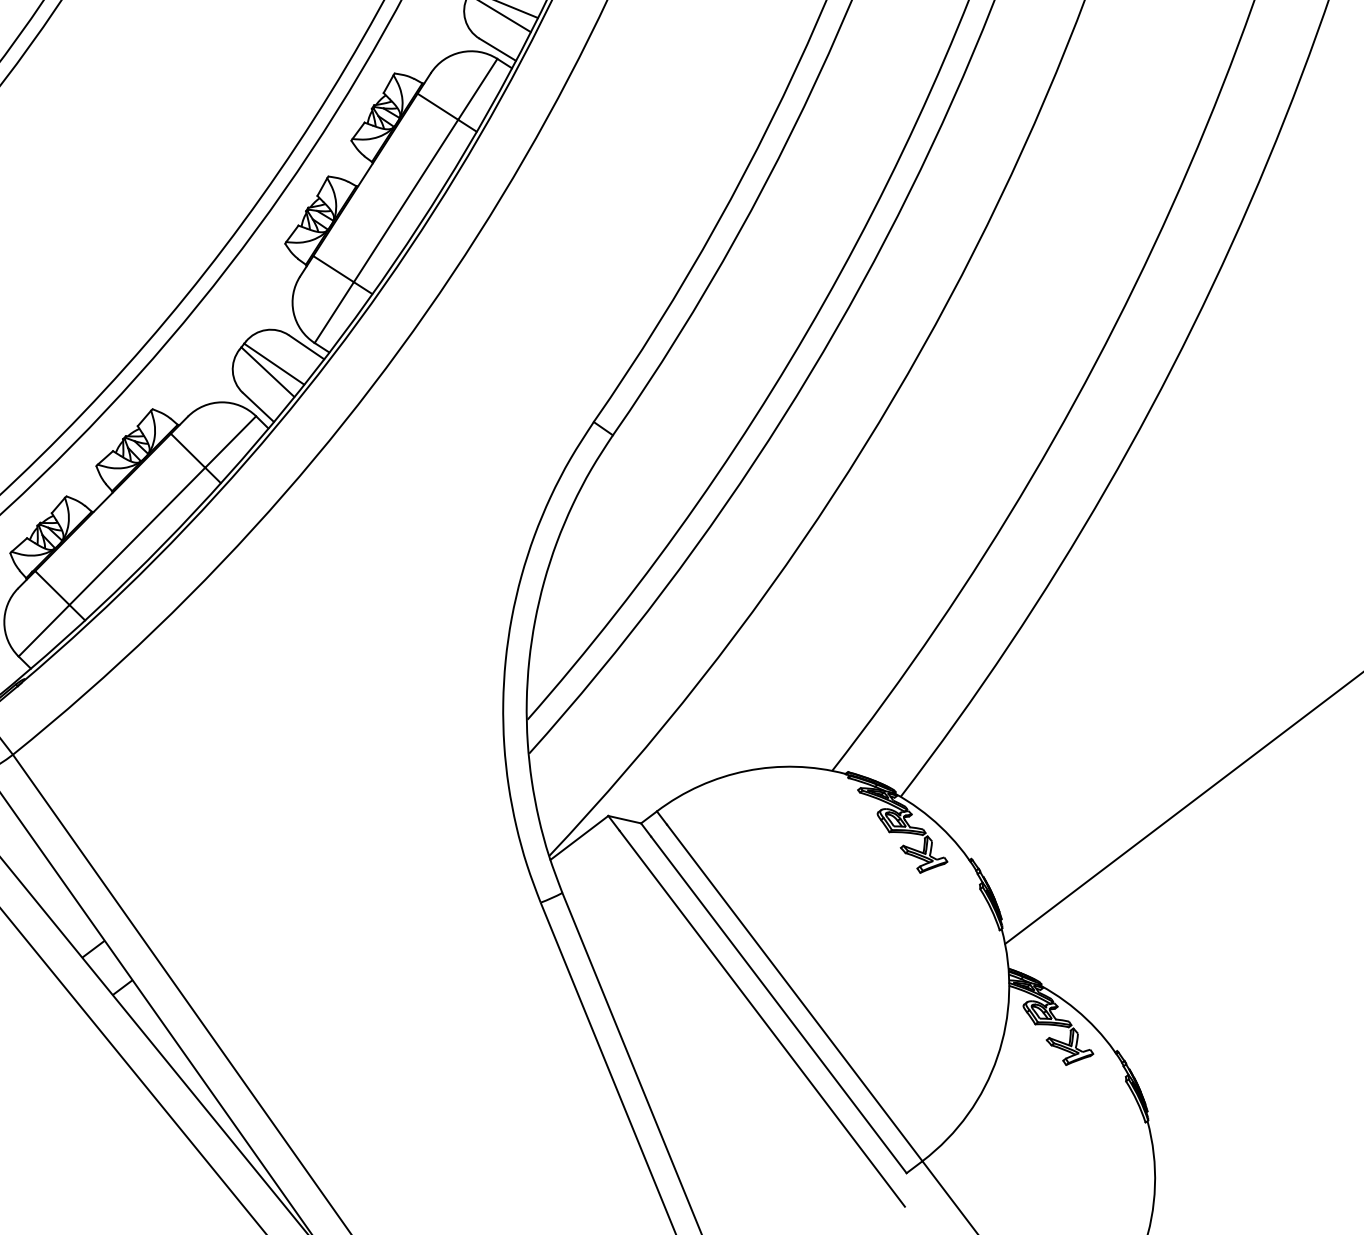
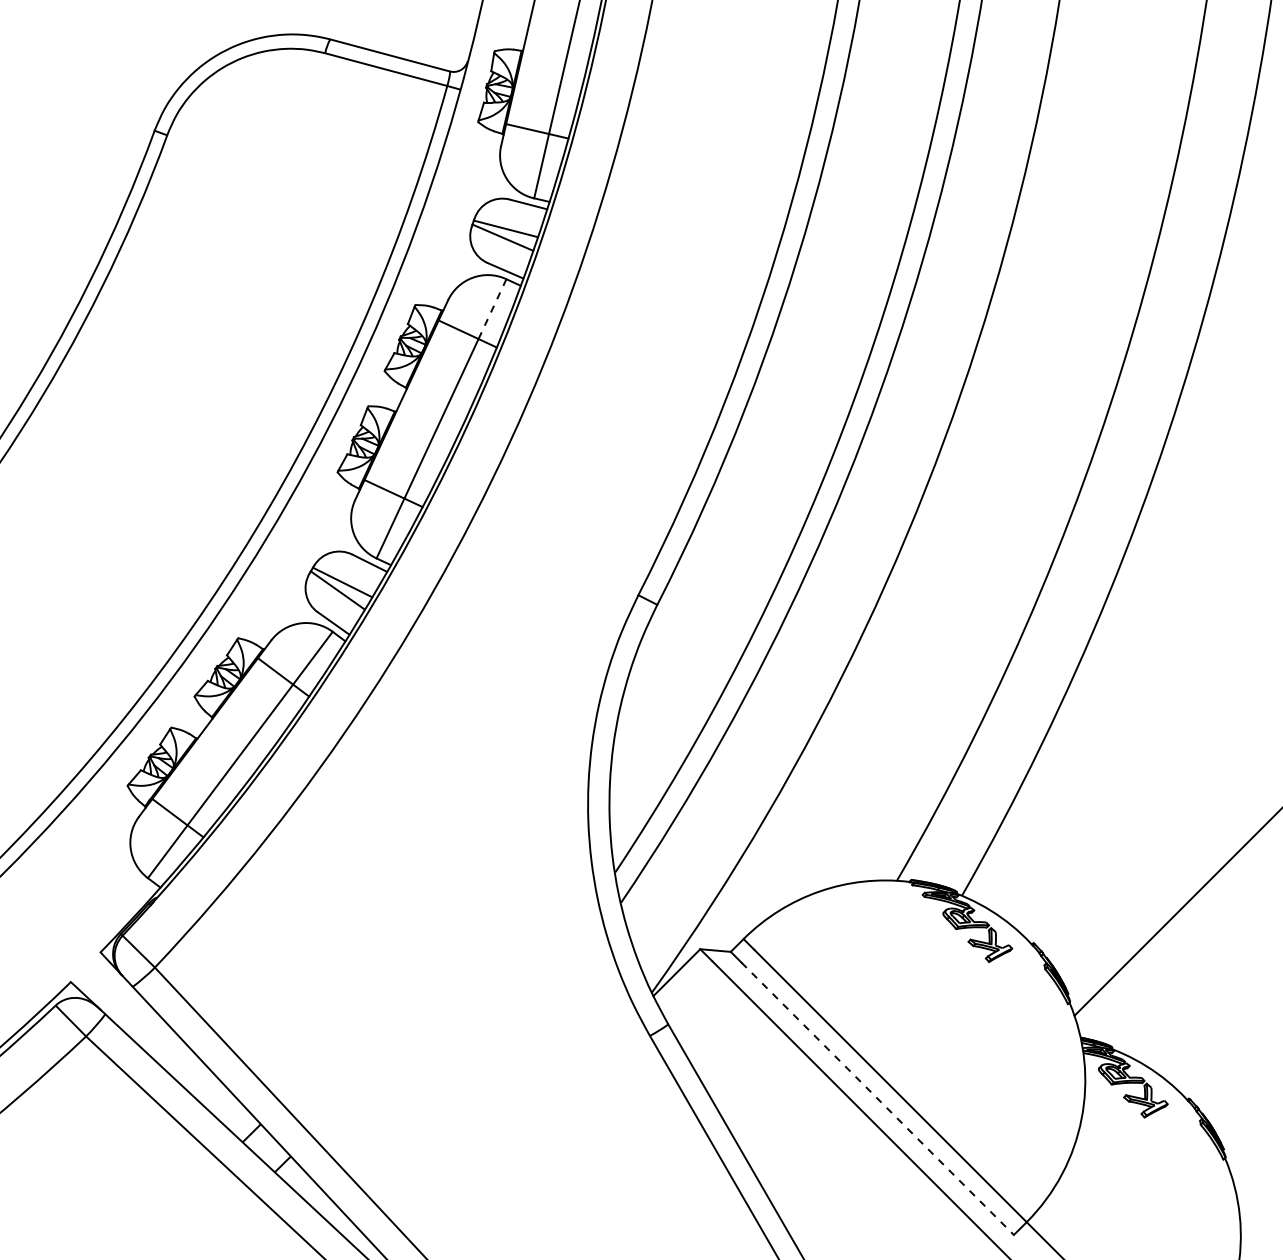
line: (477, 88) -> (492, 308), solid -> dashed
line: (778, 1004) -> (877, 1098), solid -> dashed

